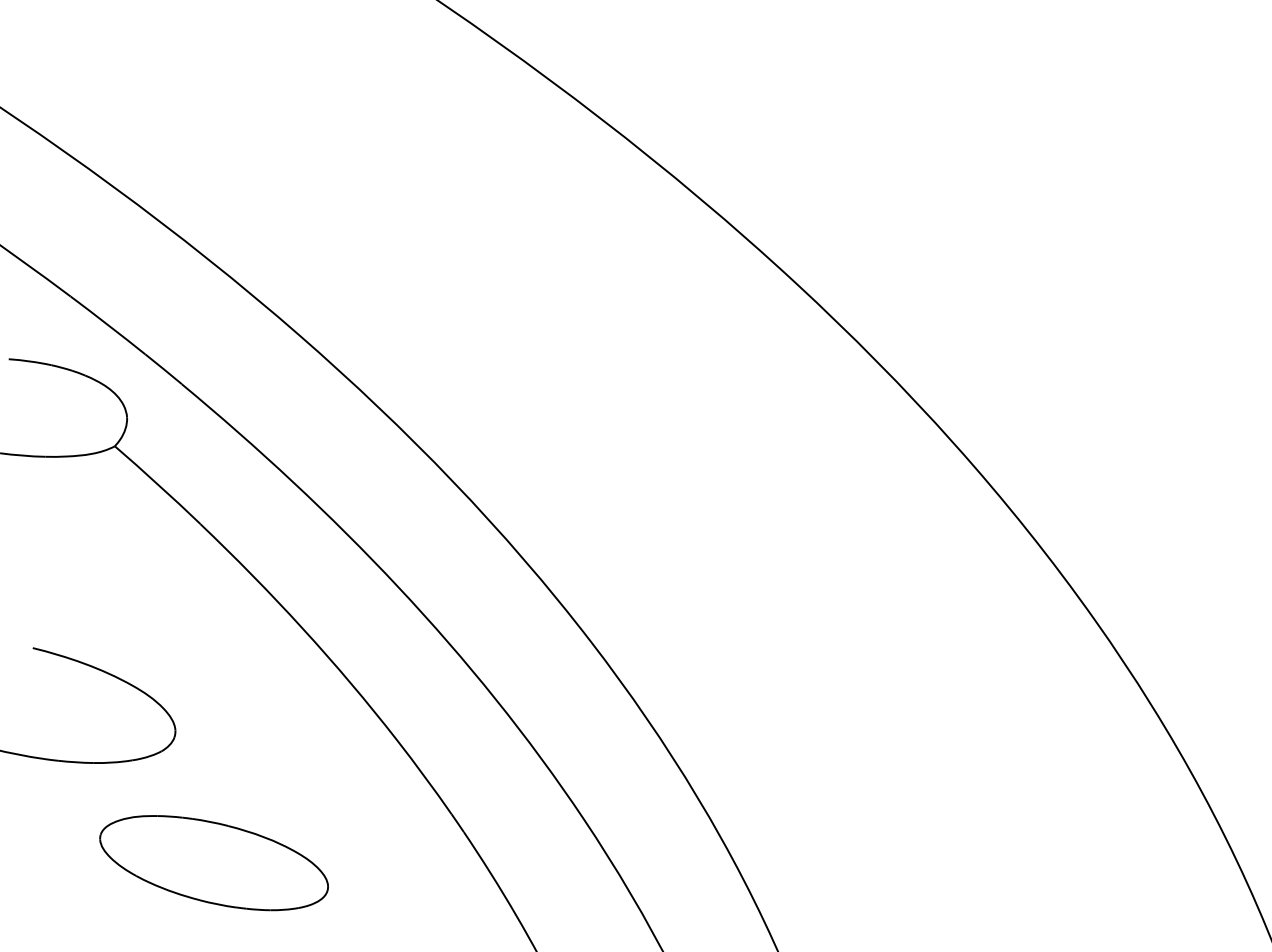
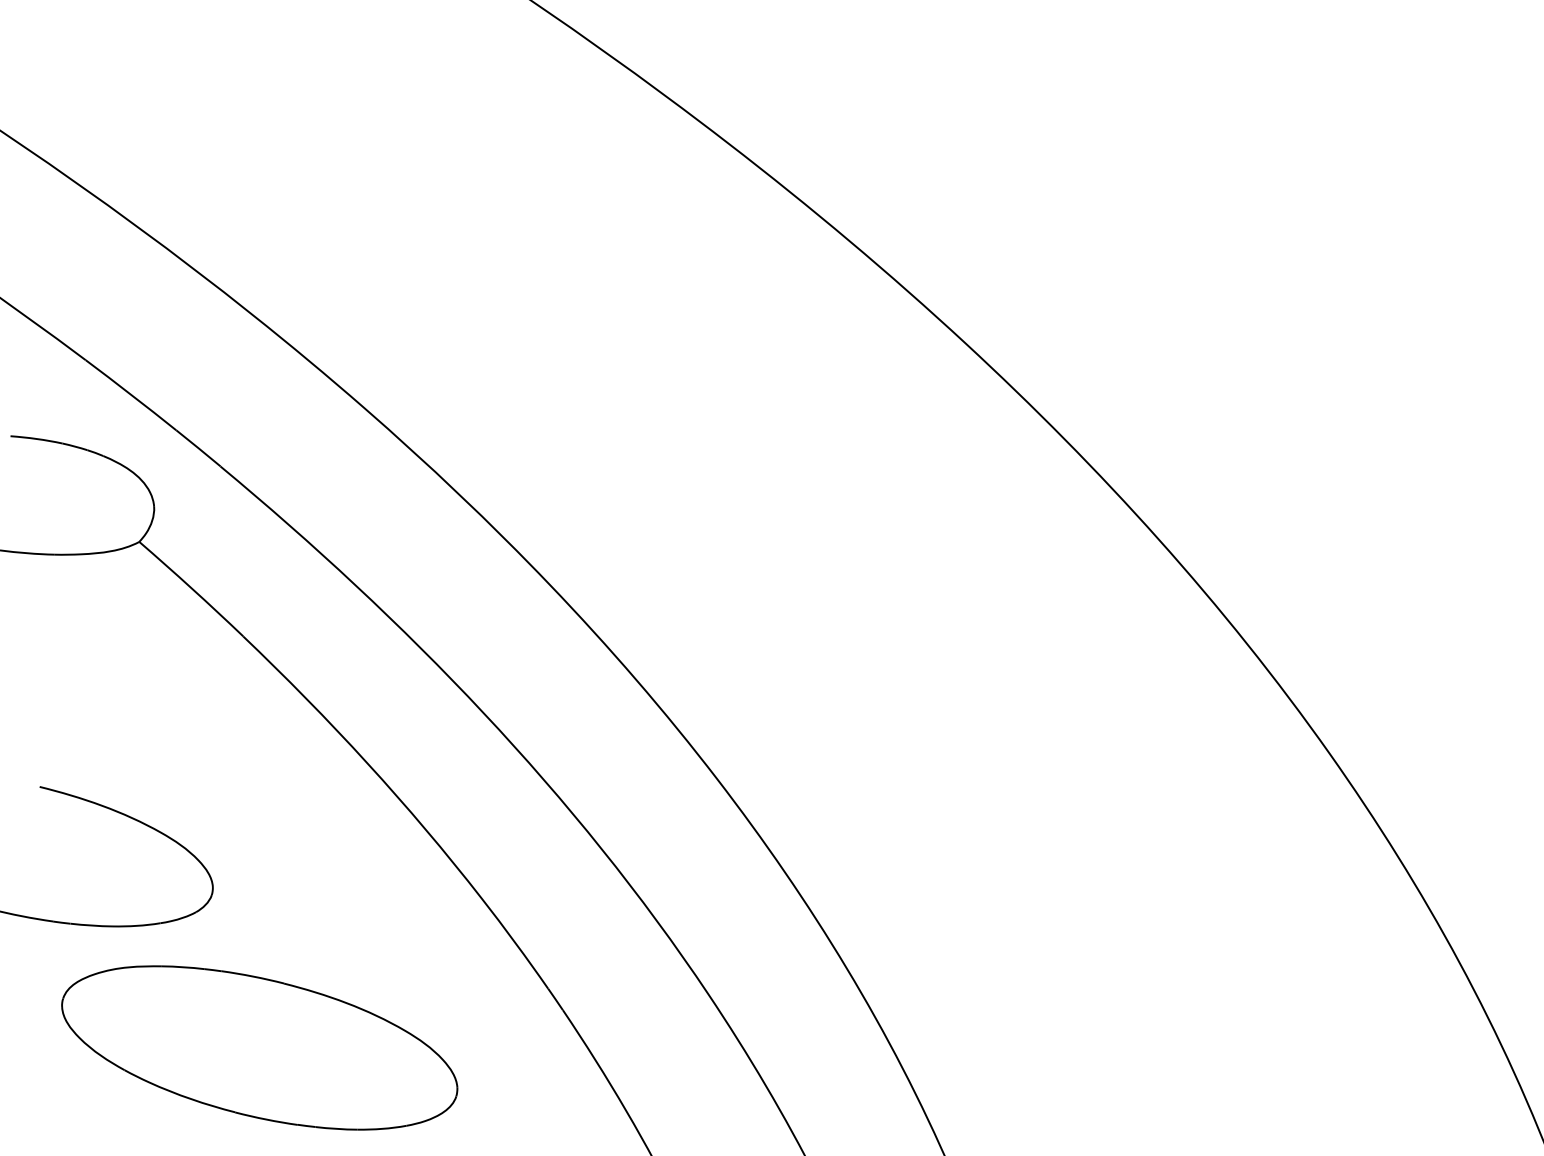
part: (213, 862) -> (259, 1047), size x1.43

